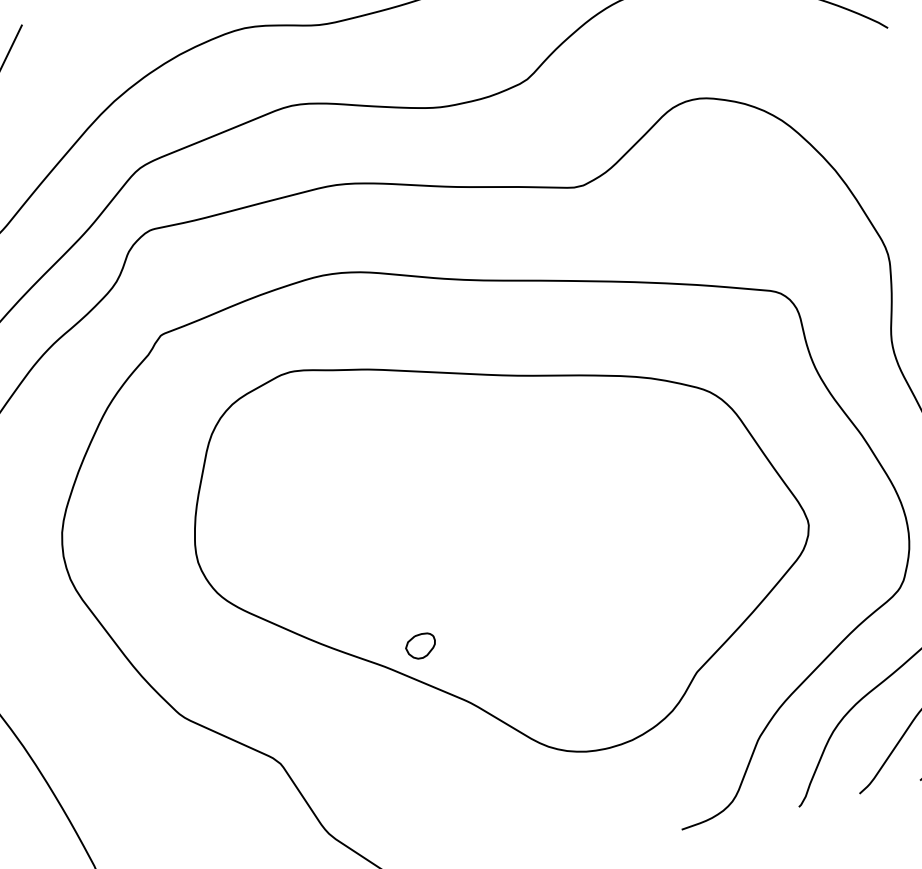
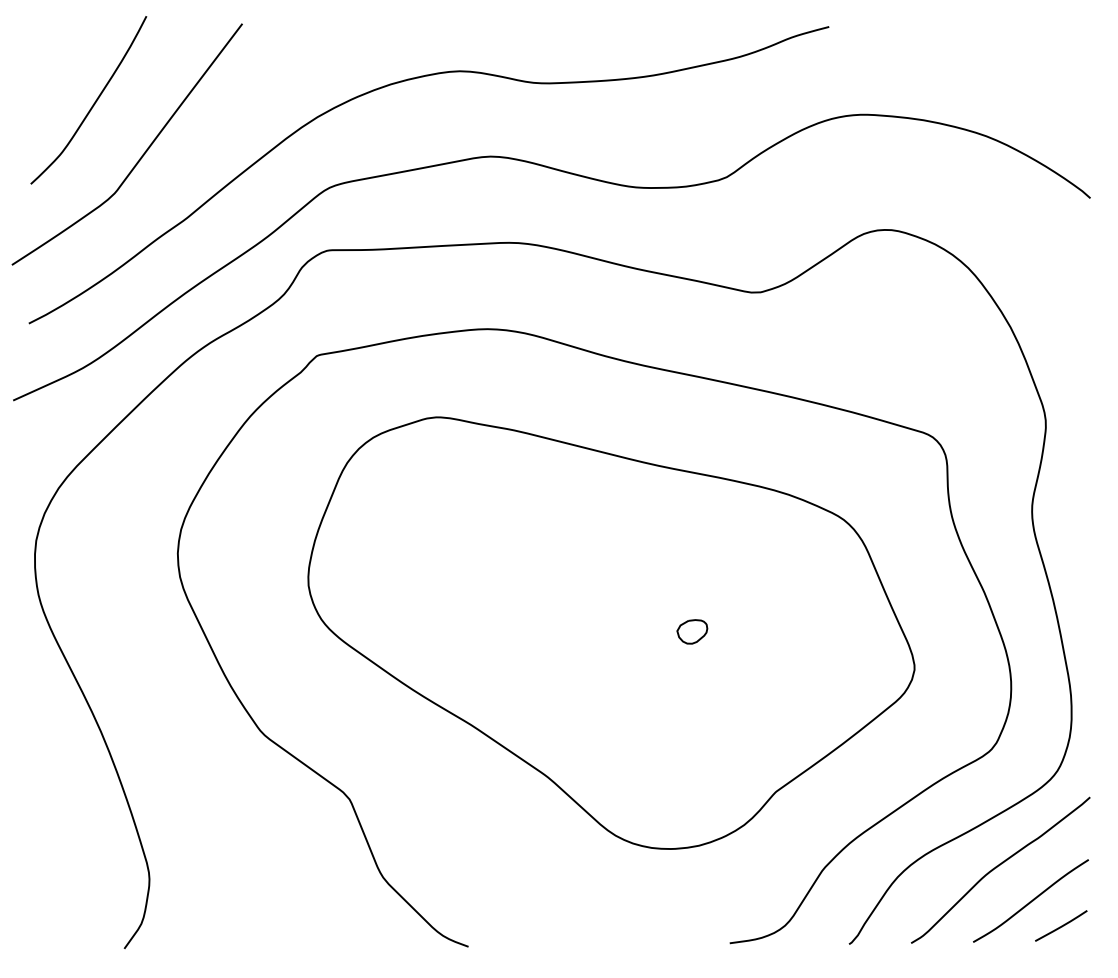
part: (420, 645) -> (692, 631), moved

